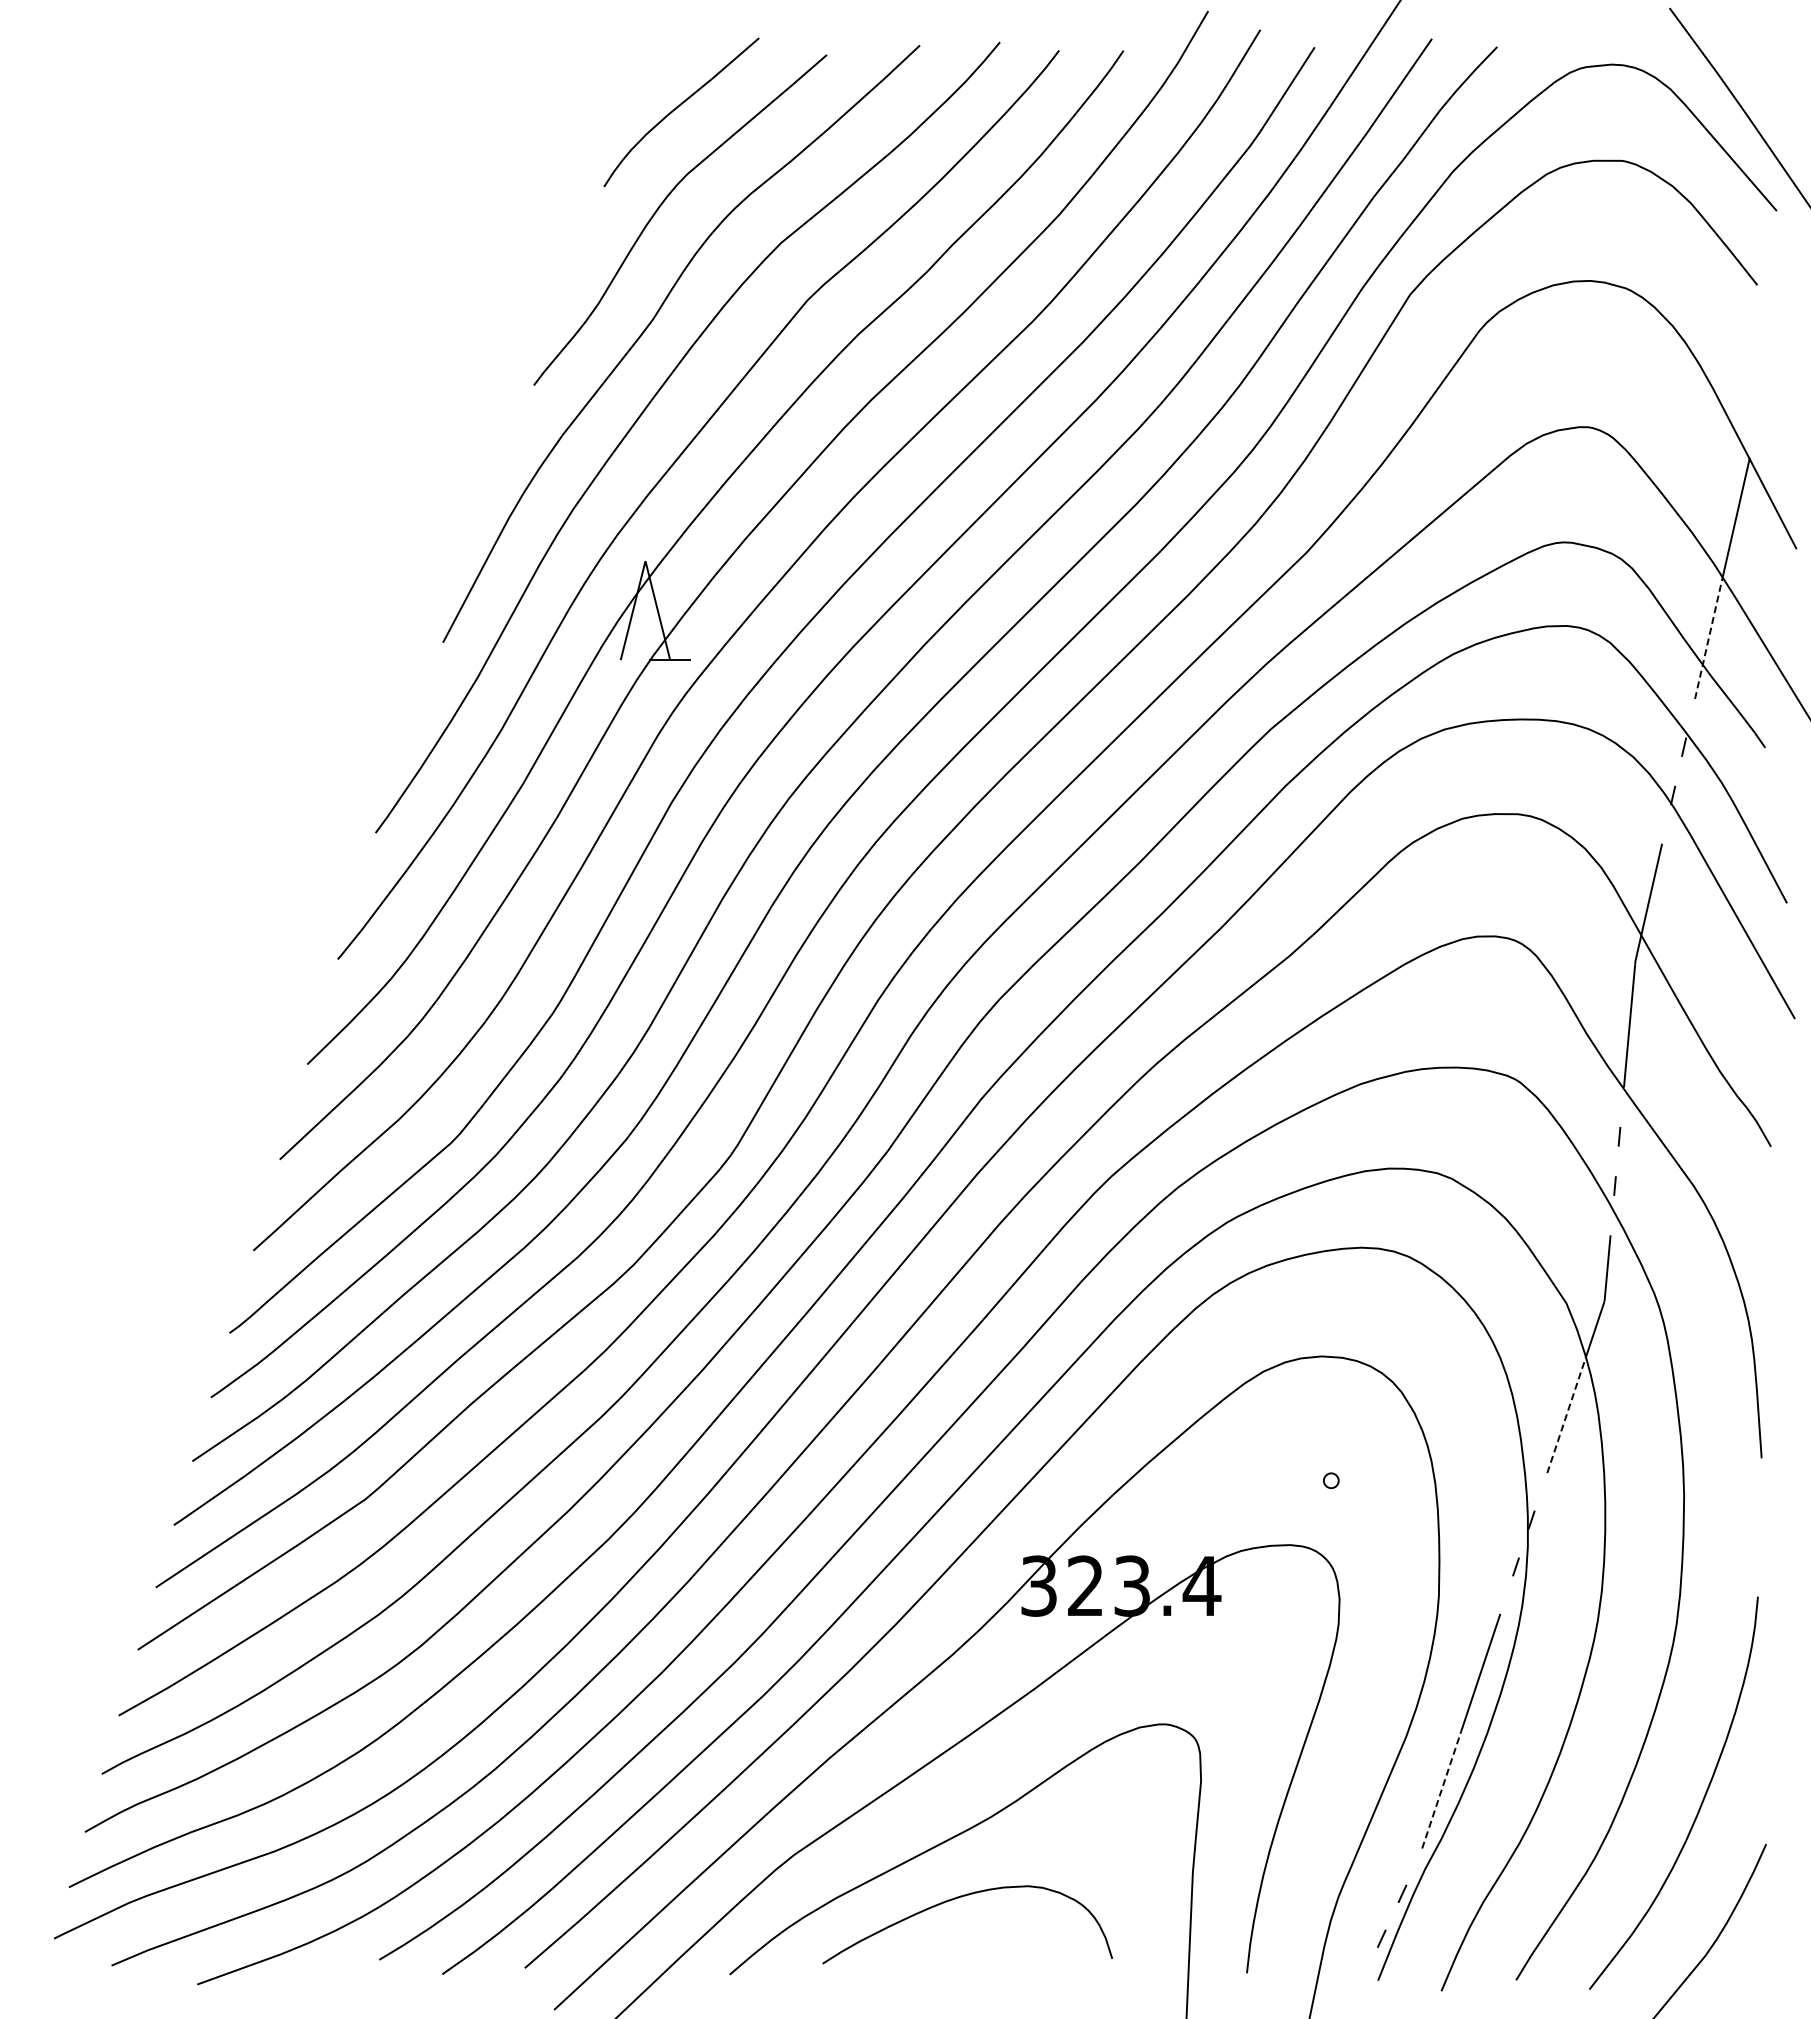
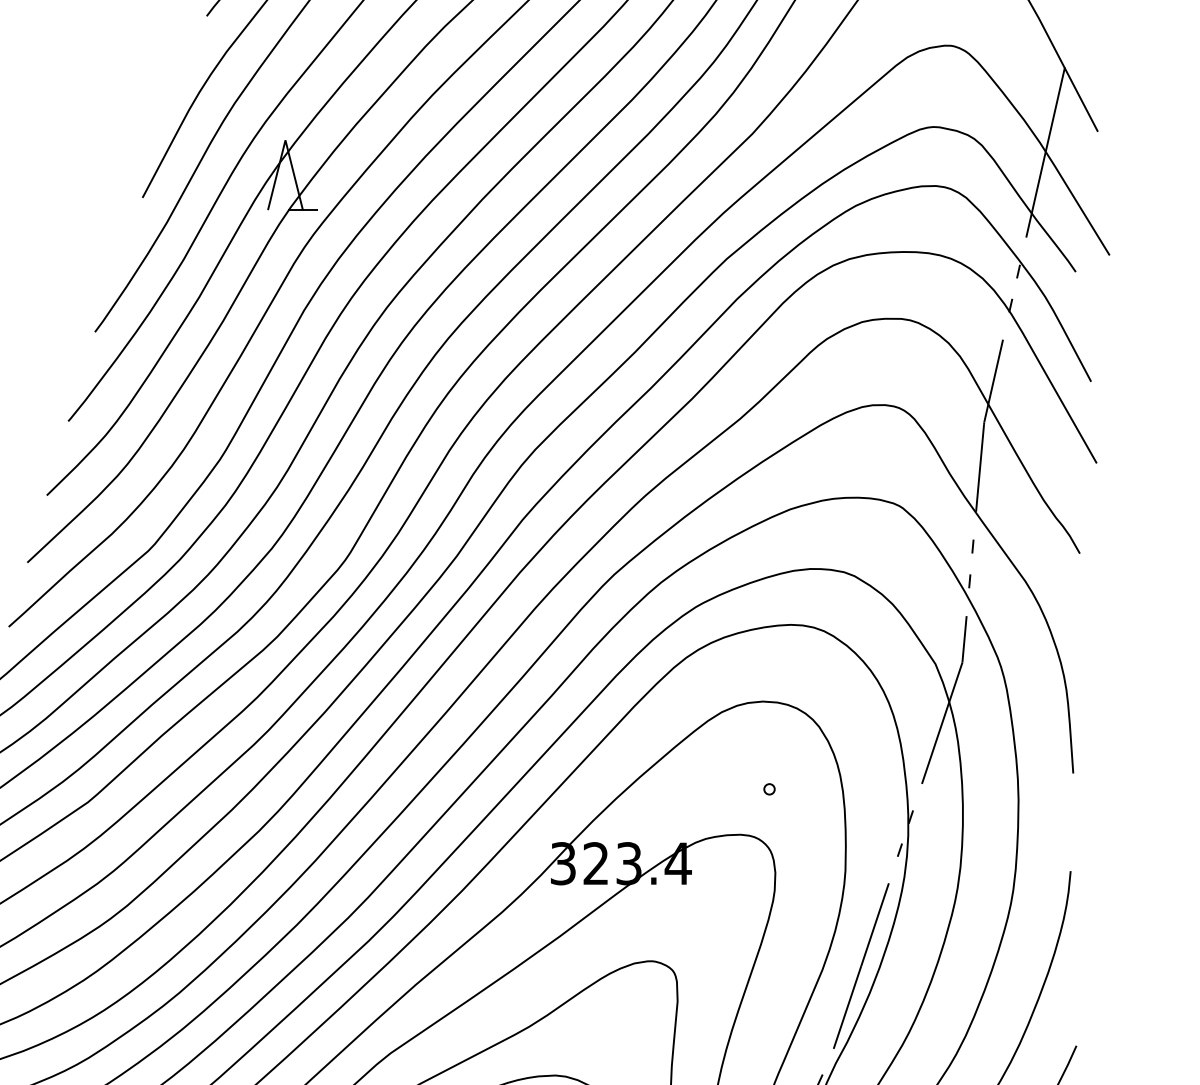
line: (1708, 638) -> (1035, 194), dashed -> solid
line: (1566, 1414) -> (935, 742), dashed -> solid
line: (1441, 1789) -> (847, 1007), dashed -> solid

